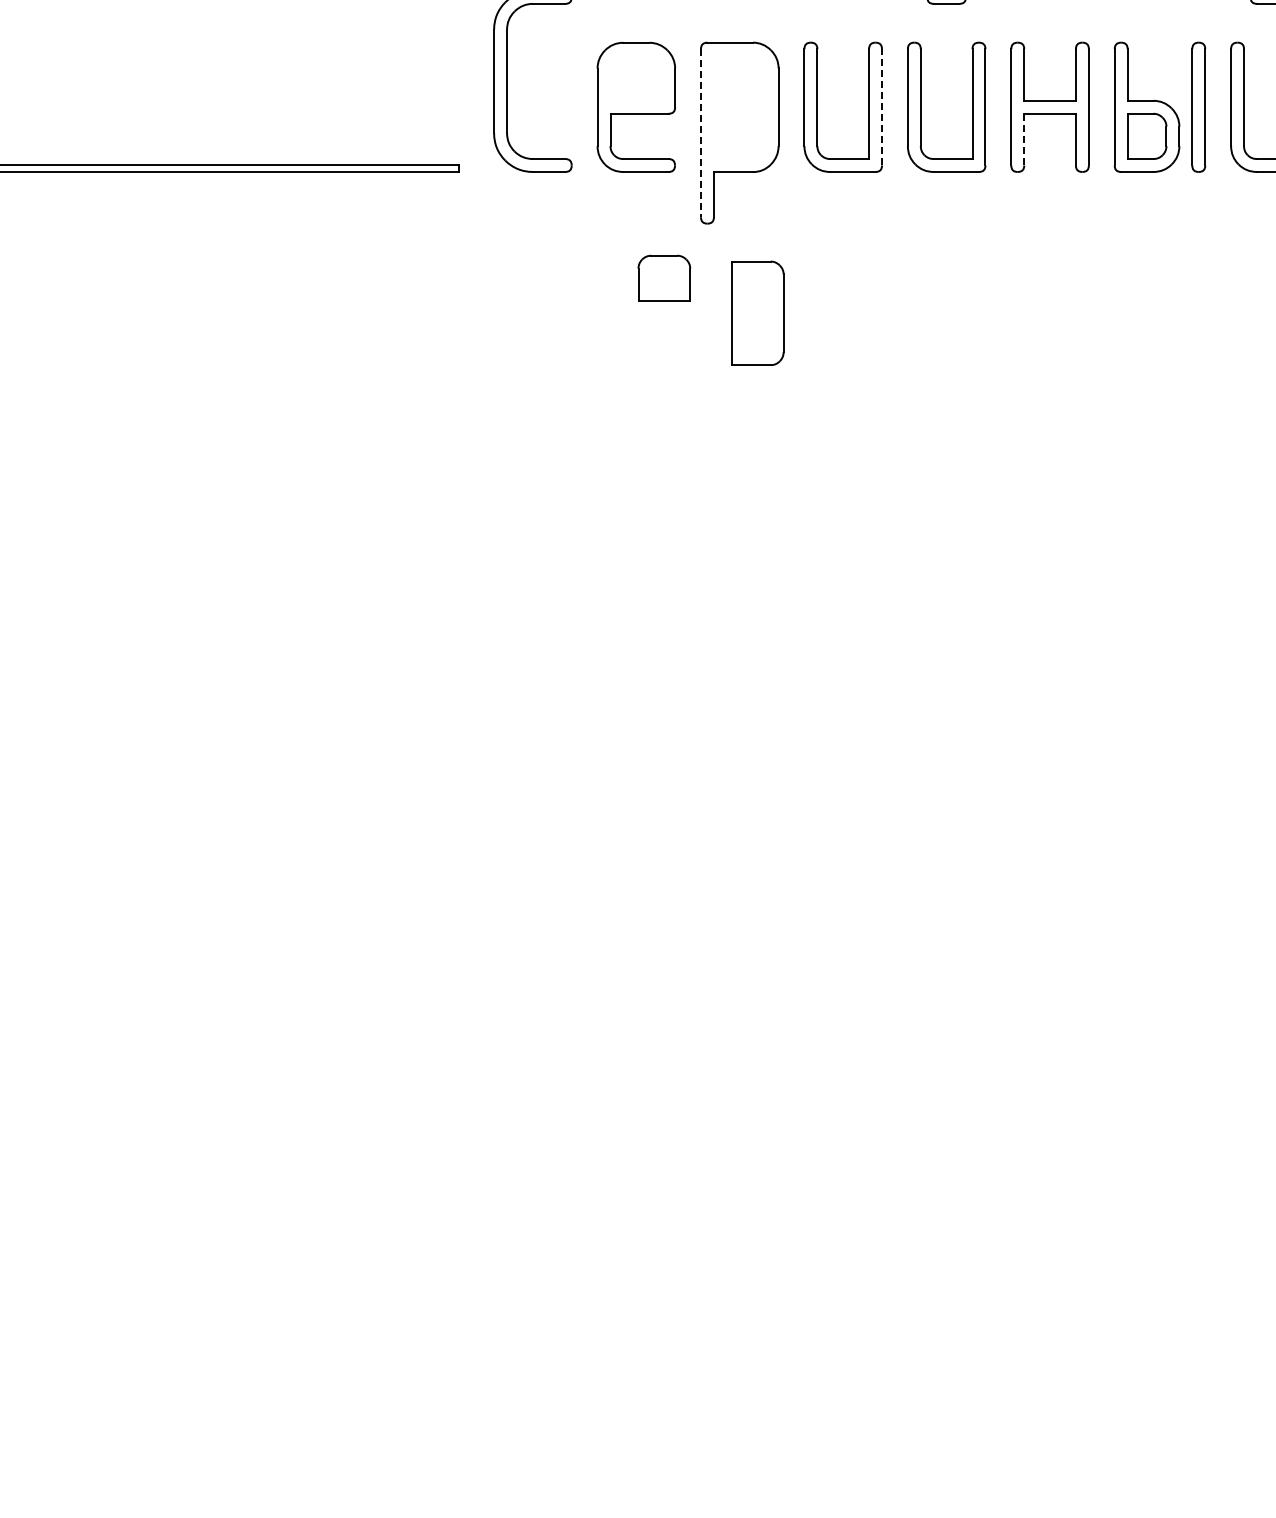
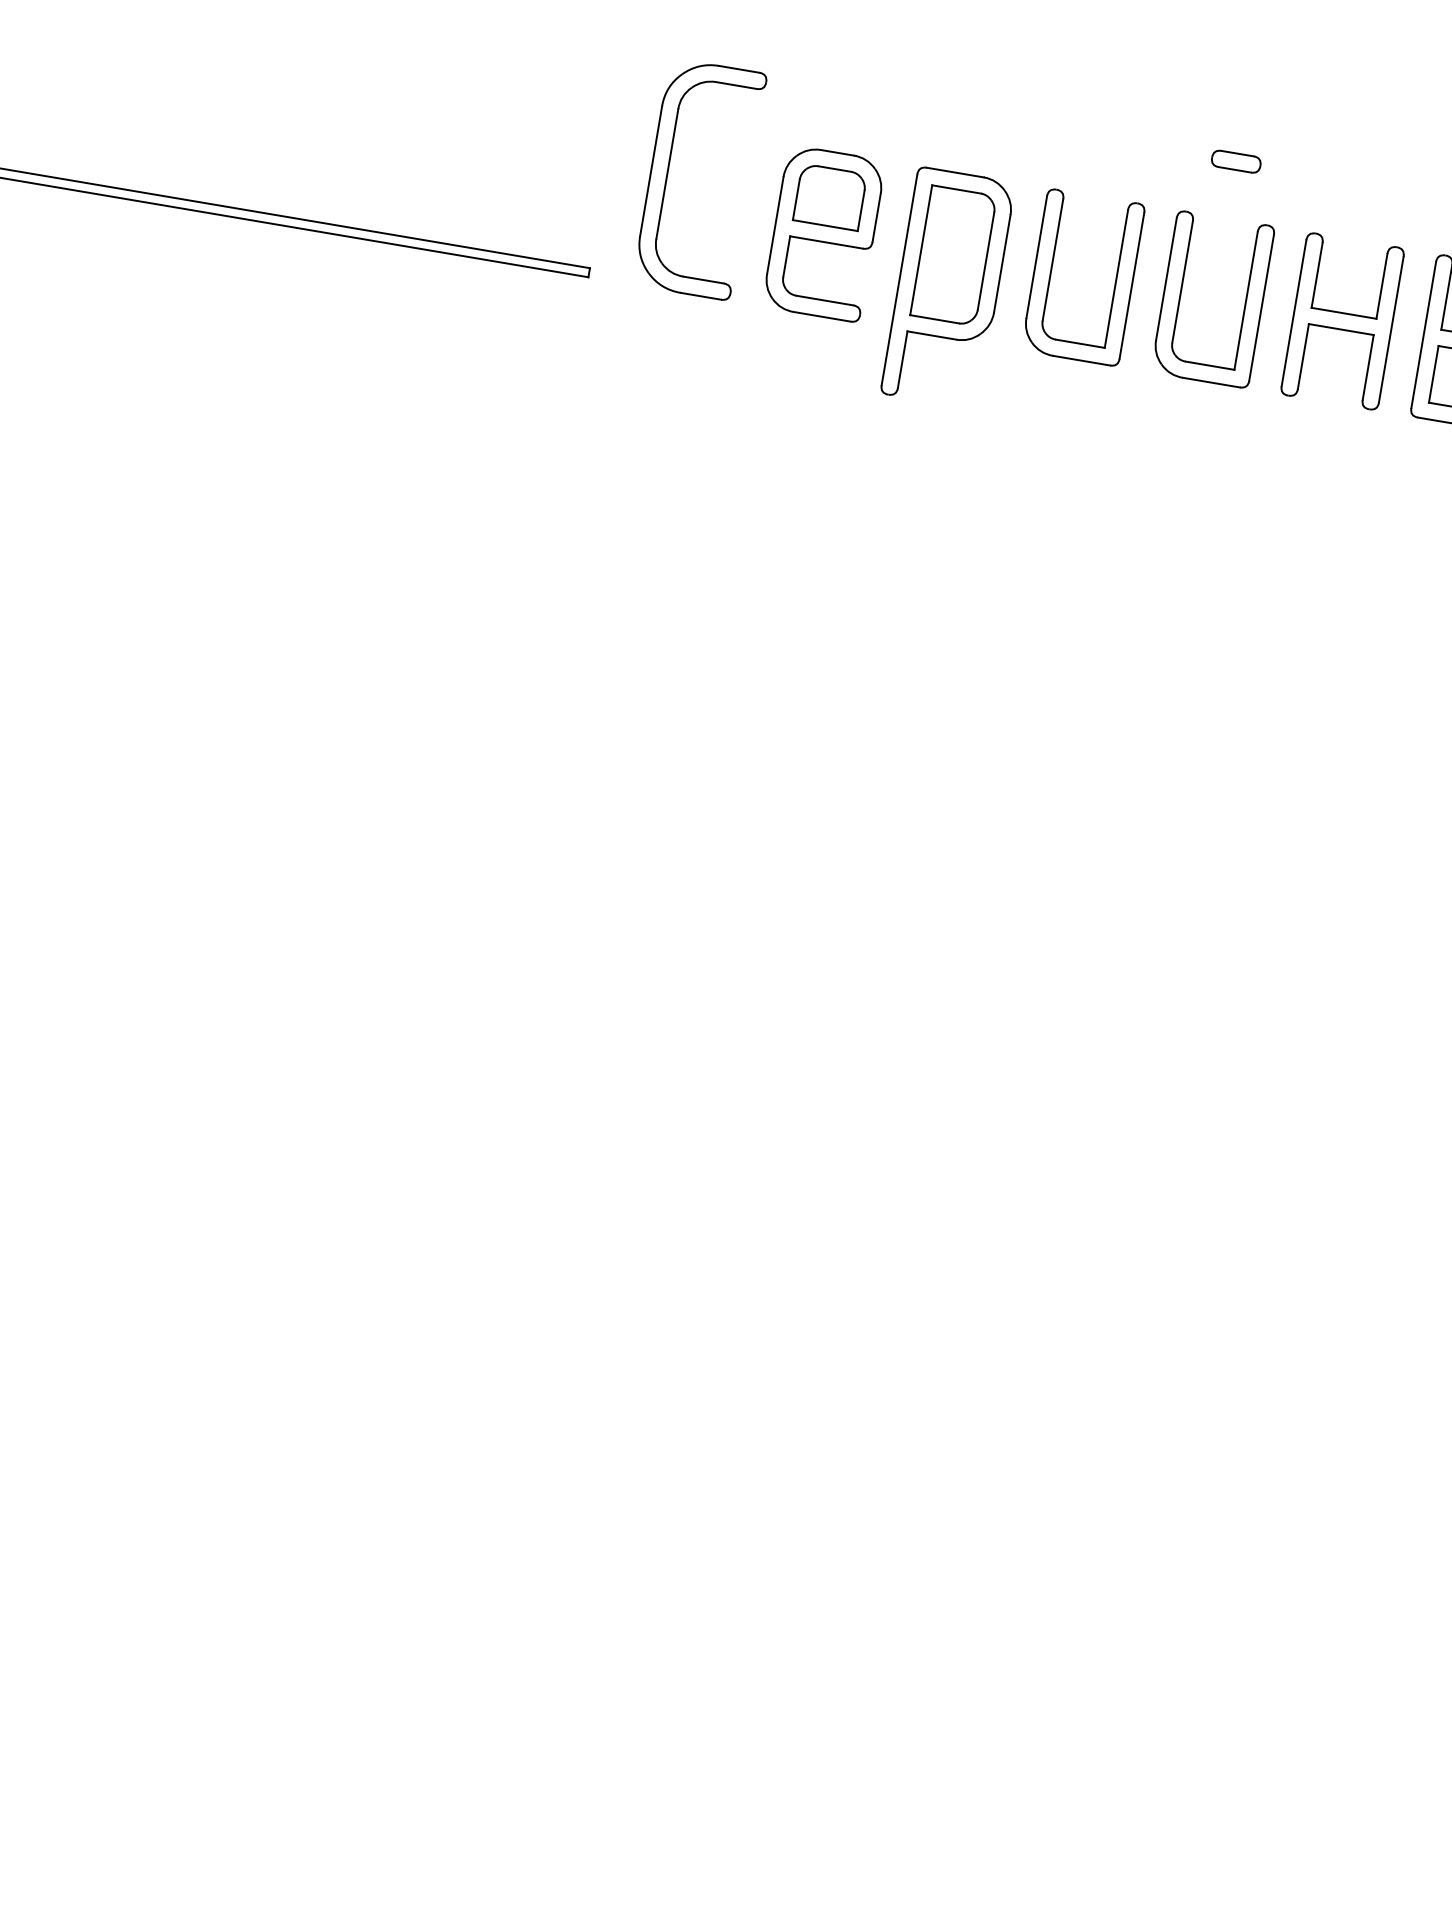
line: (882, 106) -> (1132, 284), dashed -> solid
line: (701, 133) -> (900, 280), dashed -> solid
line: (1024, 139) -> (1303, 356), dashed -> solid
part: (664, 277) -> (830, 196), moved
part: (757, 312) -> (953, 254), moved

